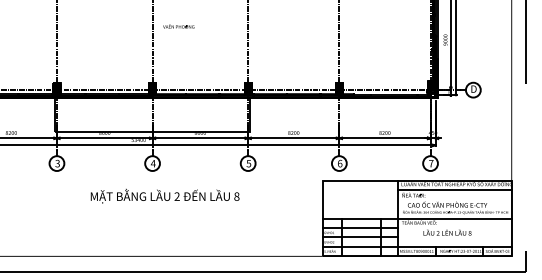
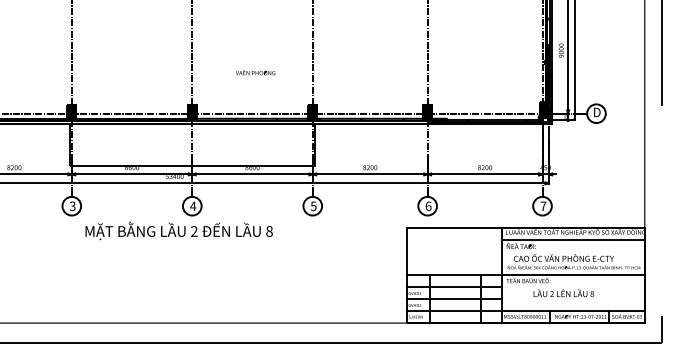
text: (178, 26) -> (255, 72), moved
text: (164, 195) -> (178, 230), moved

